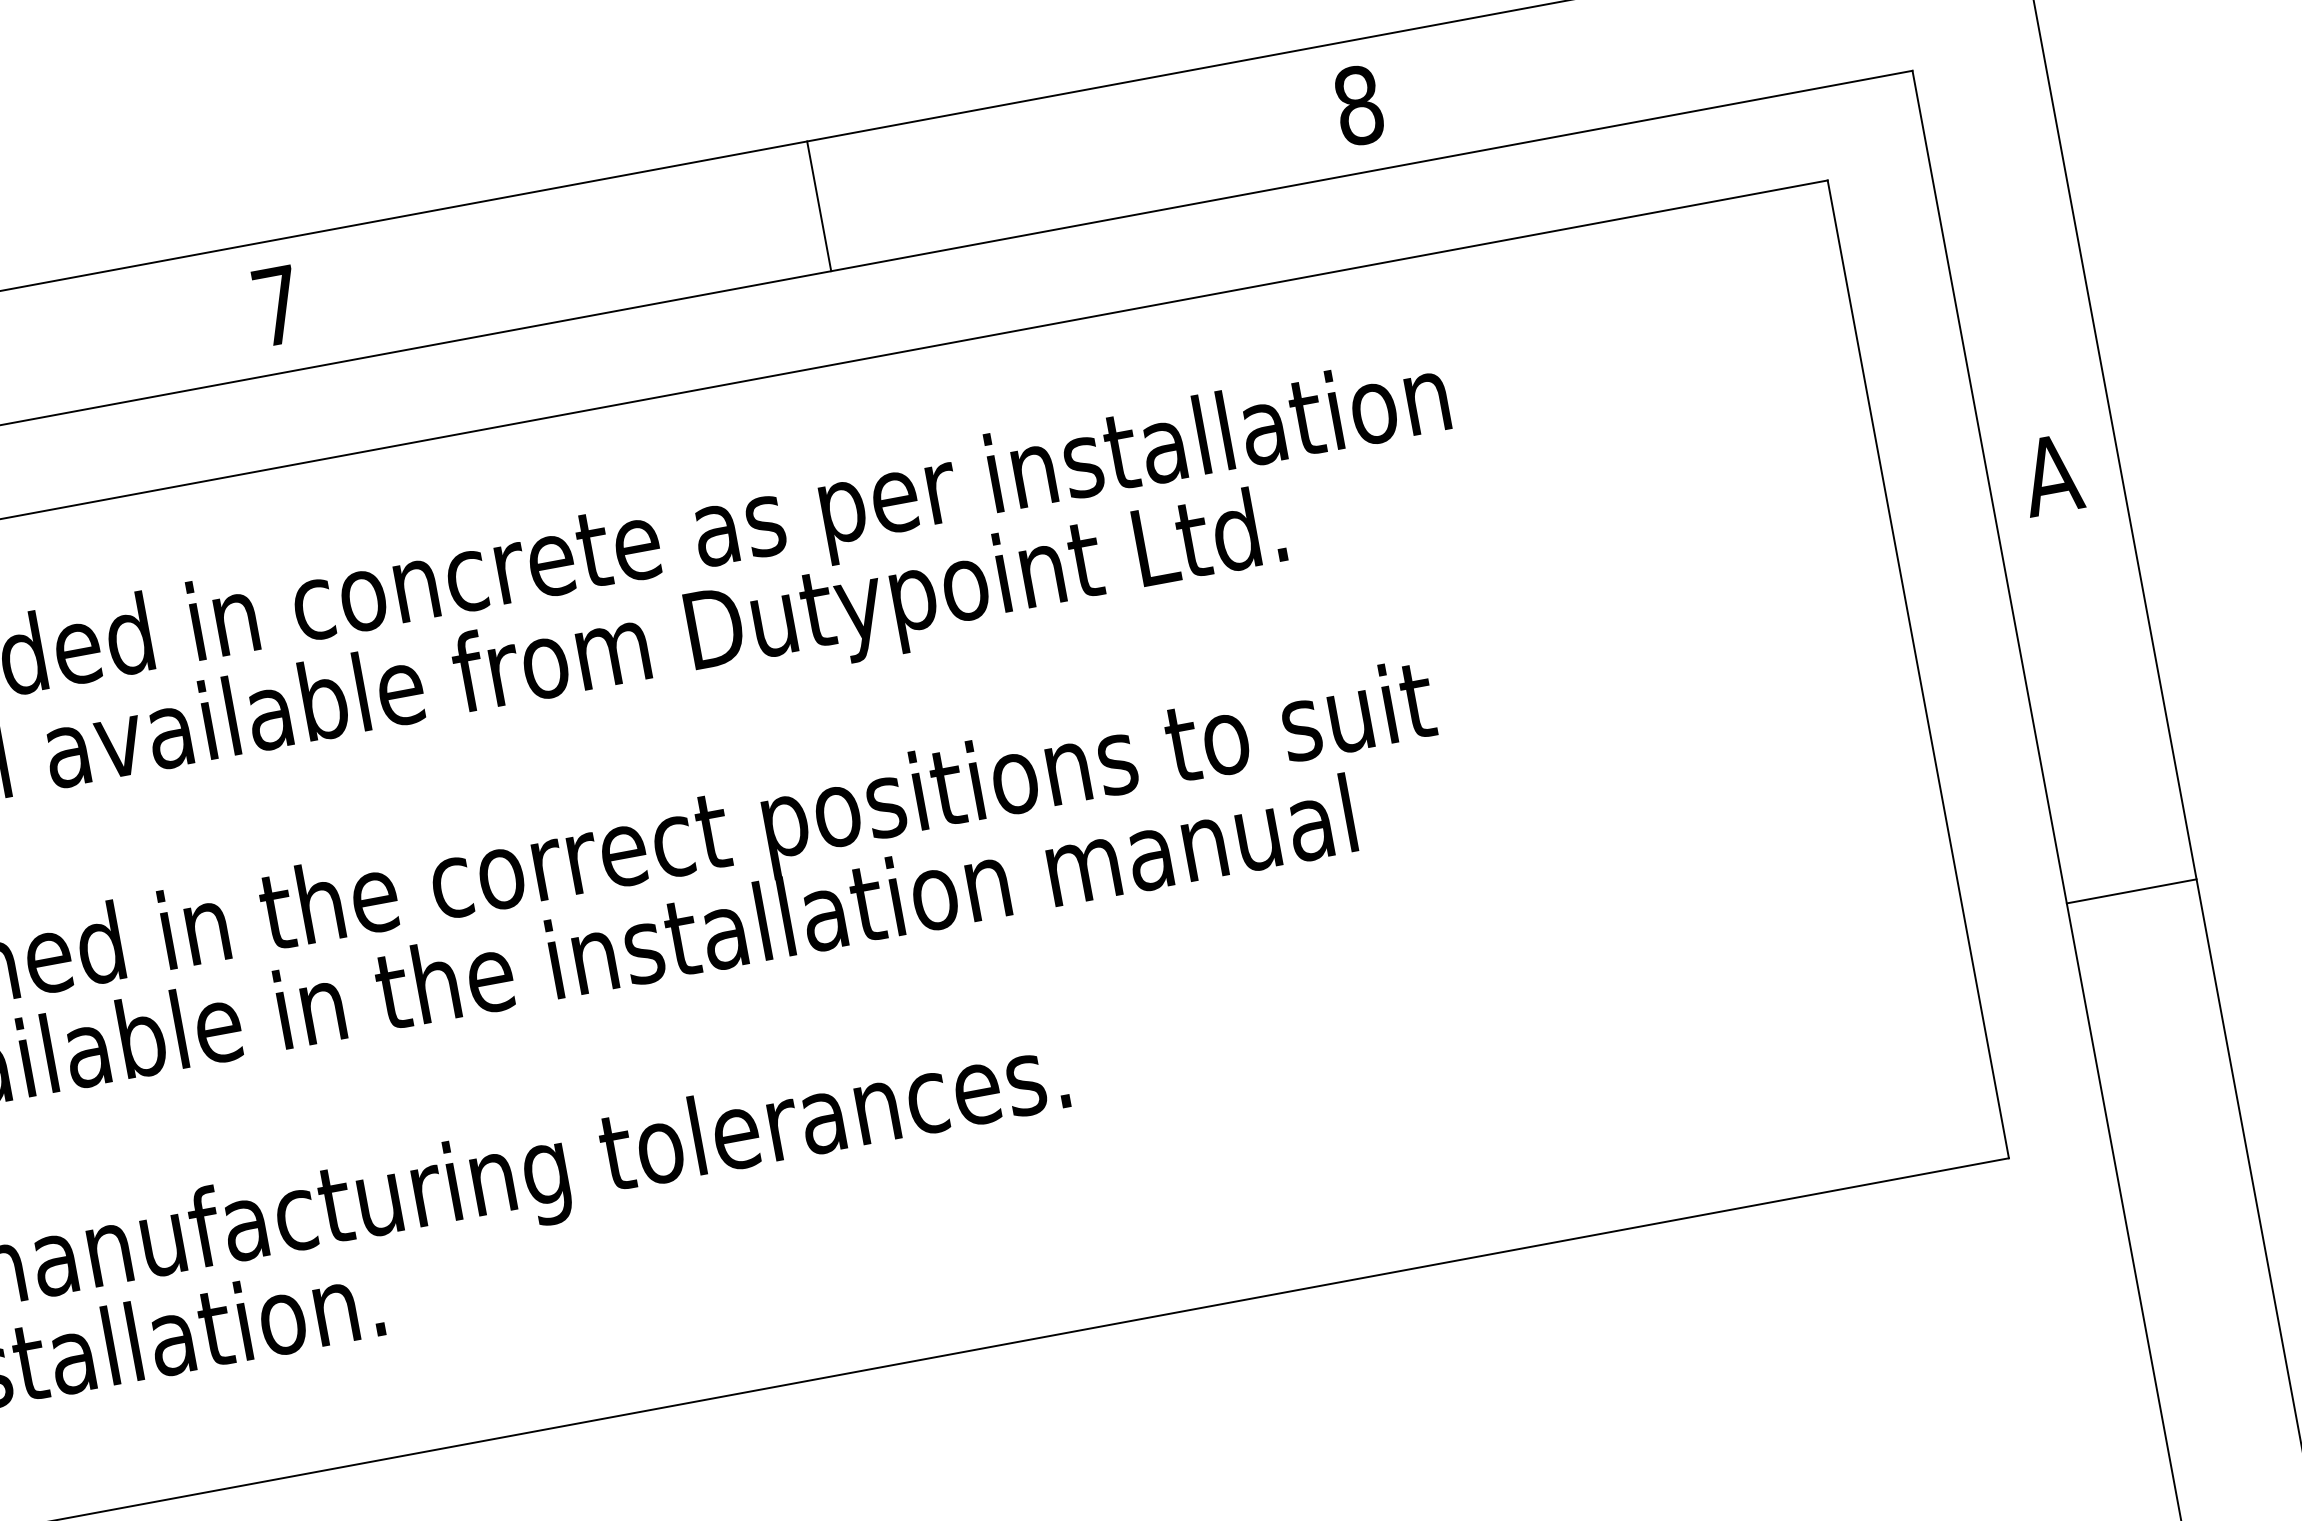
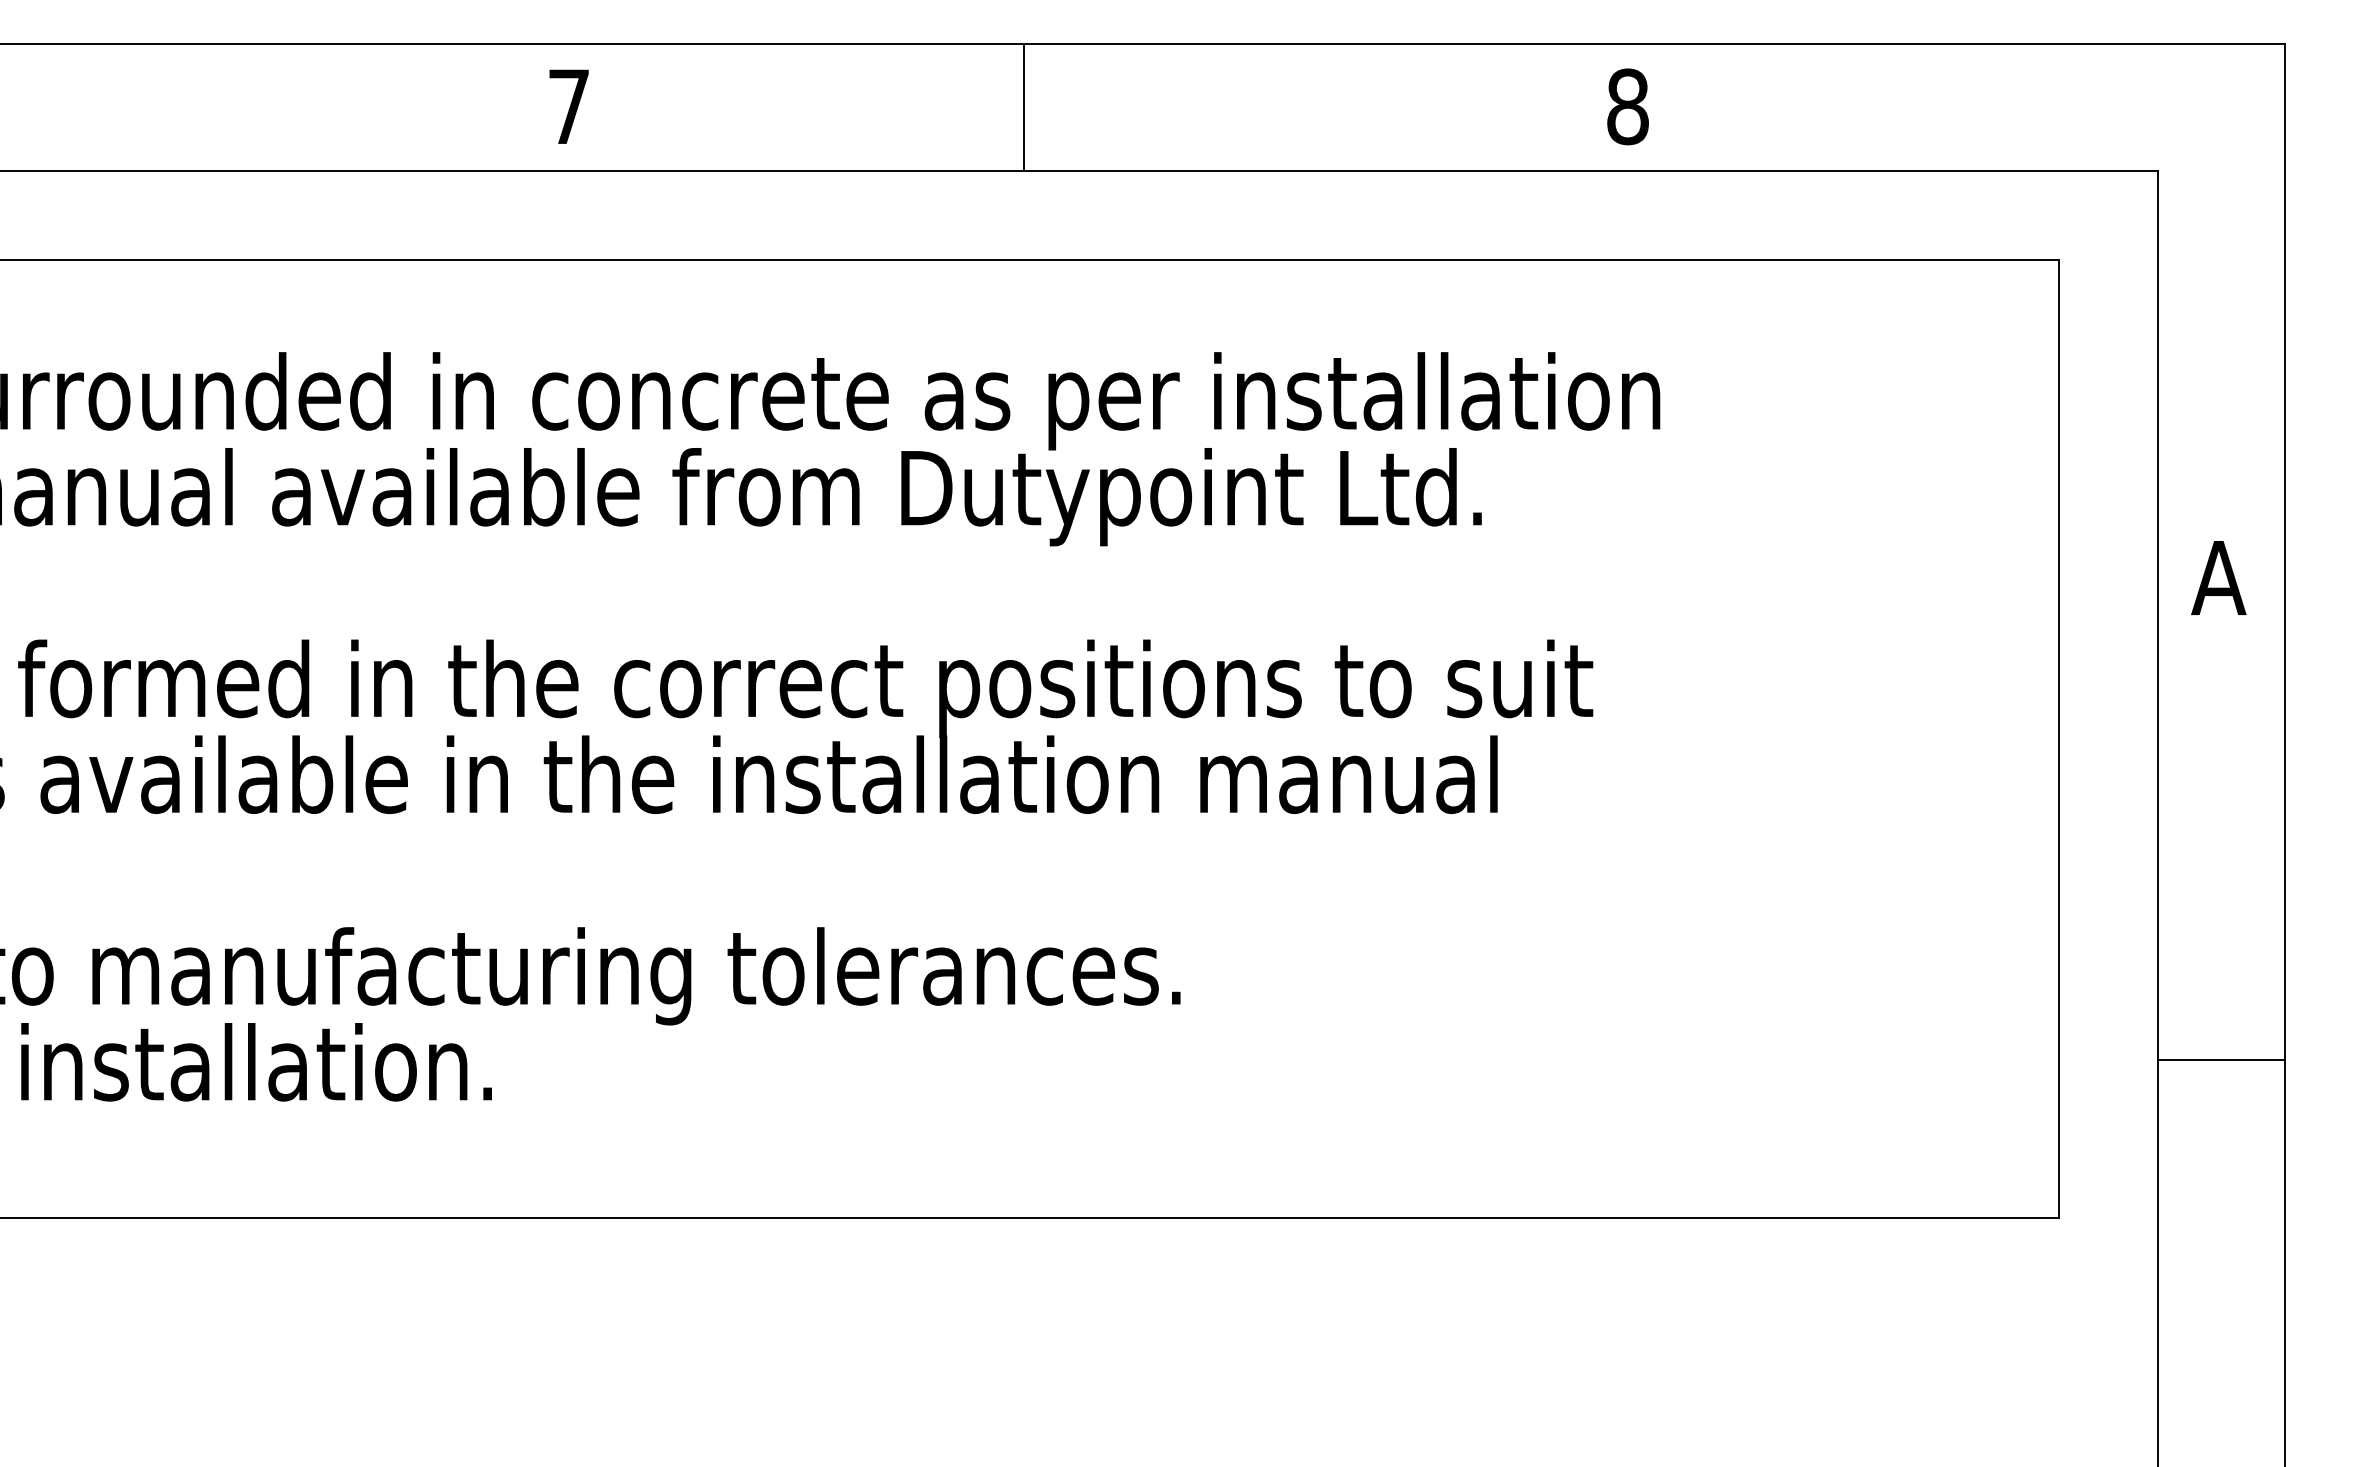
line: (819, 206) -> (1024, 107), moved
line: (2131, 891) -> (2221, 1060), moved

